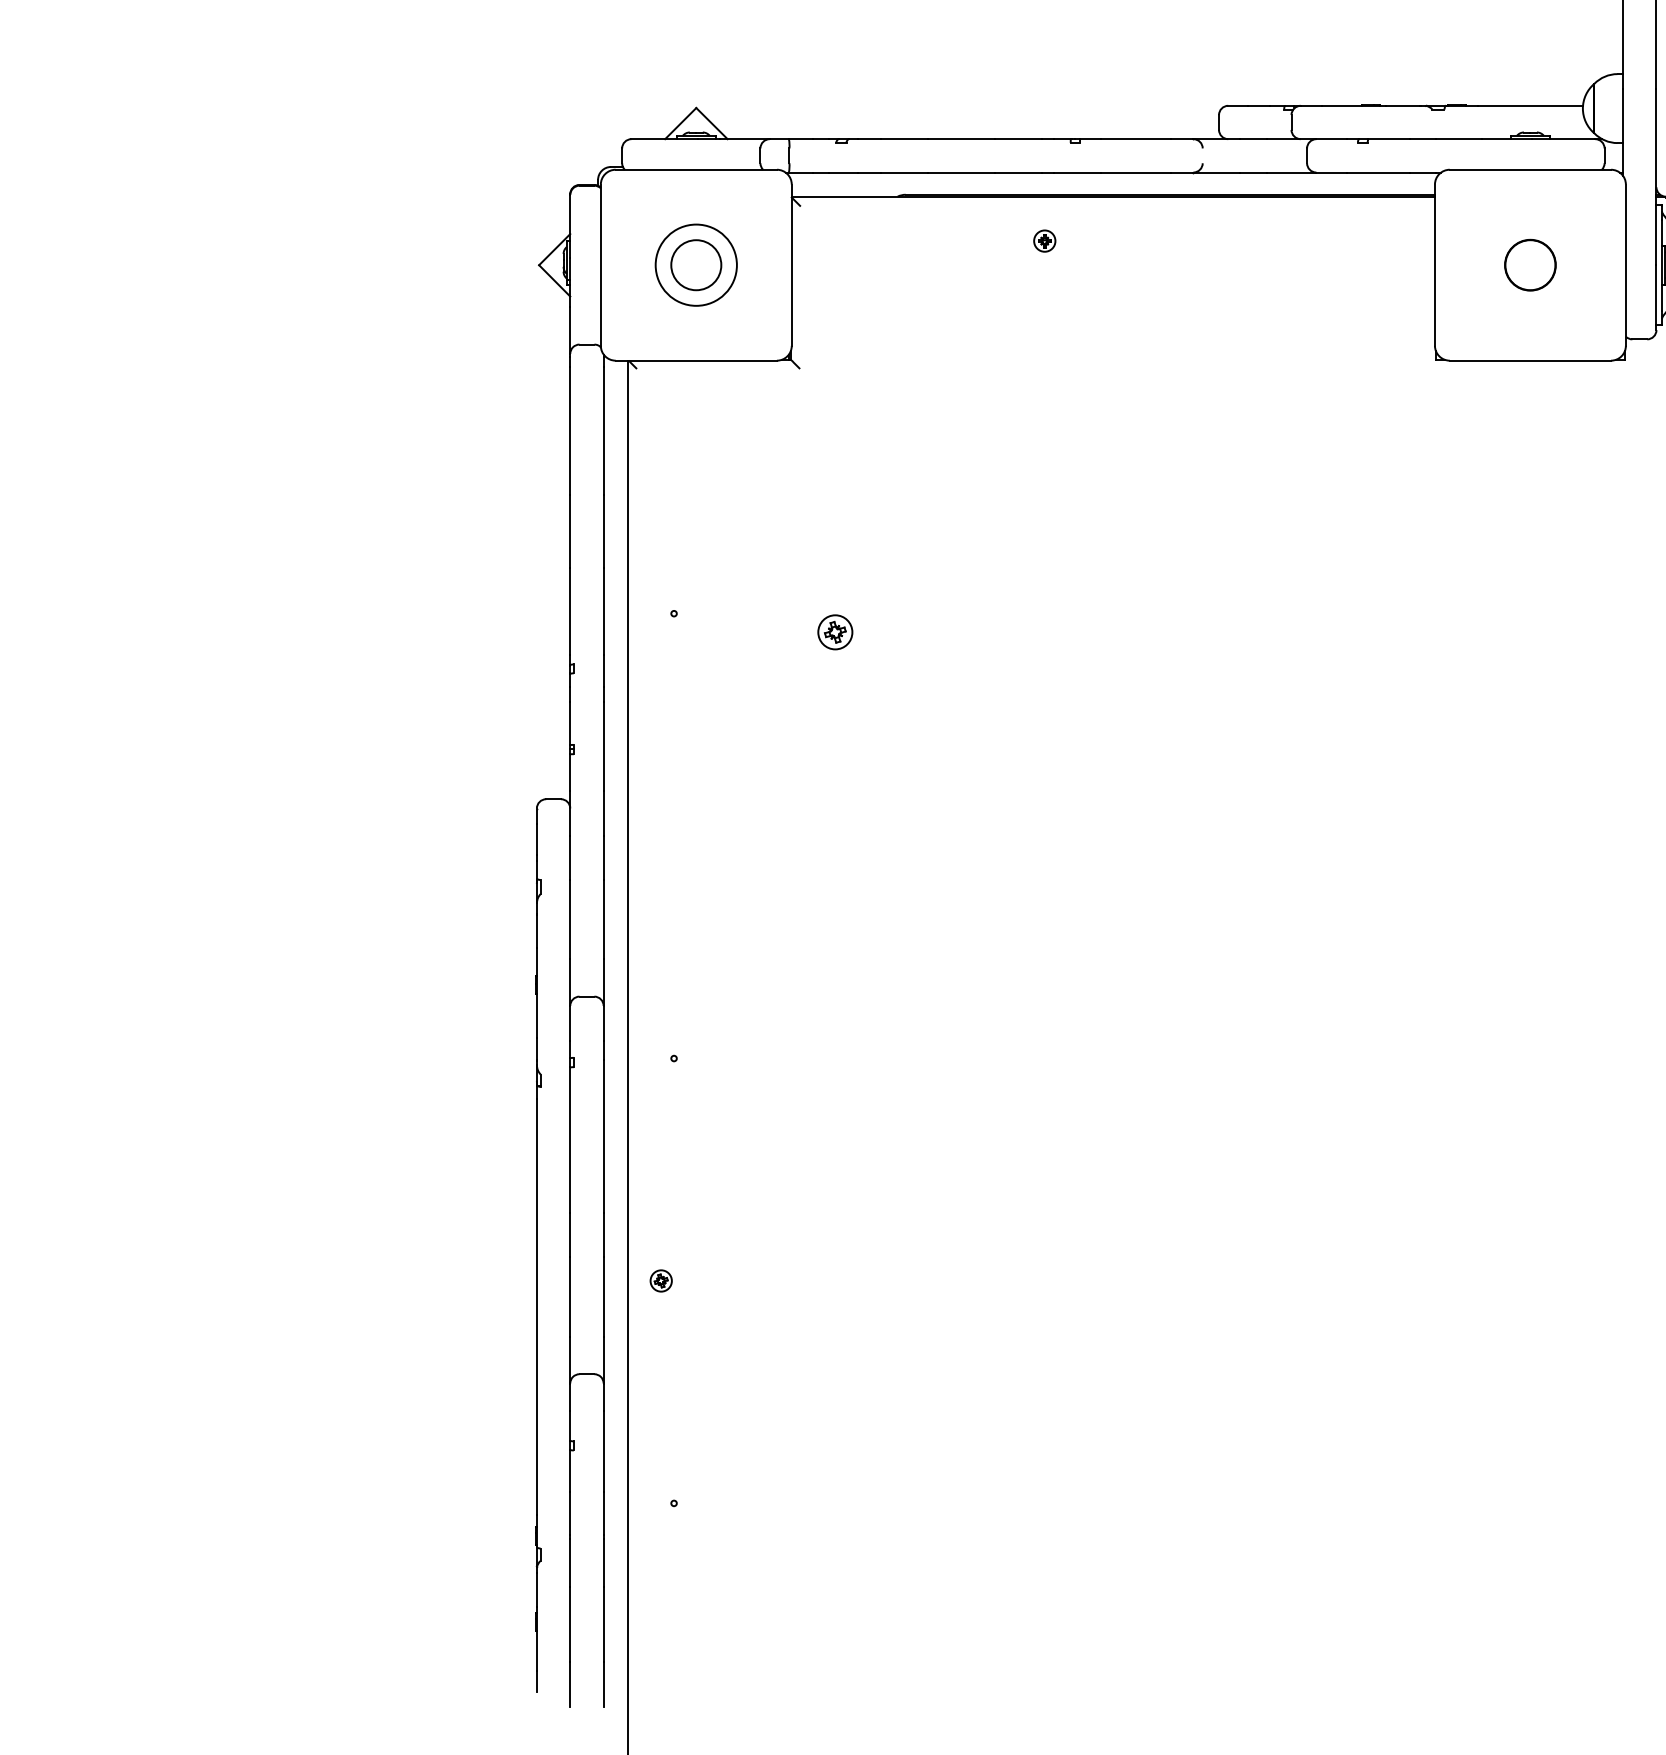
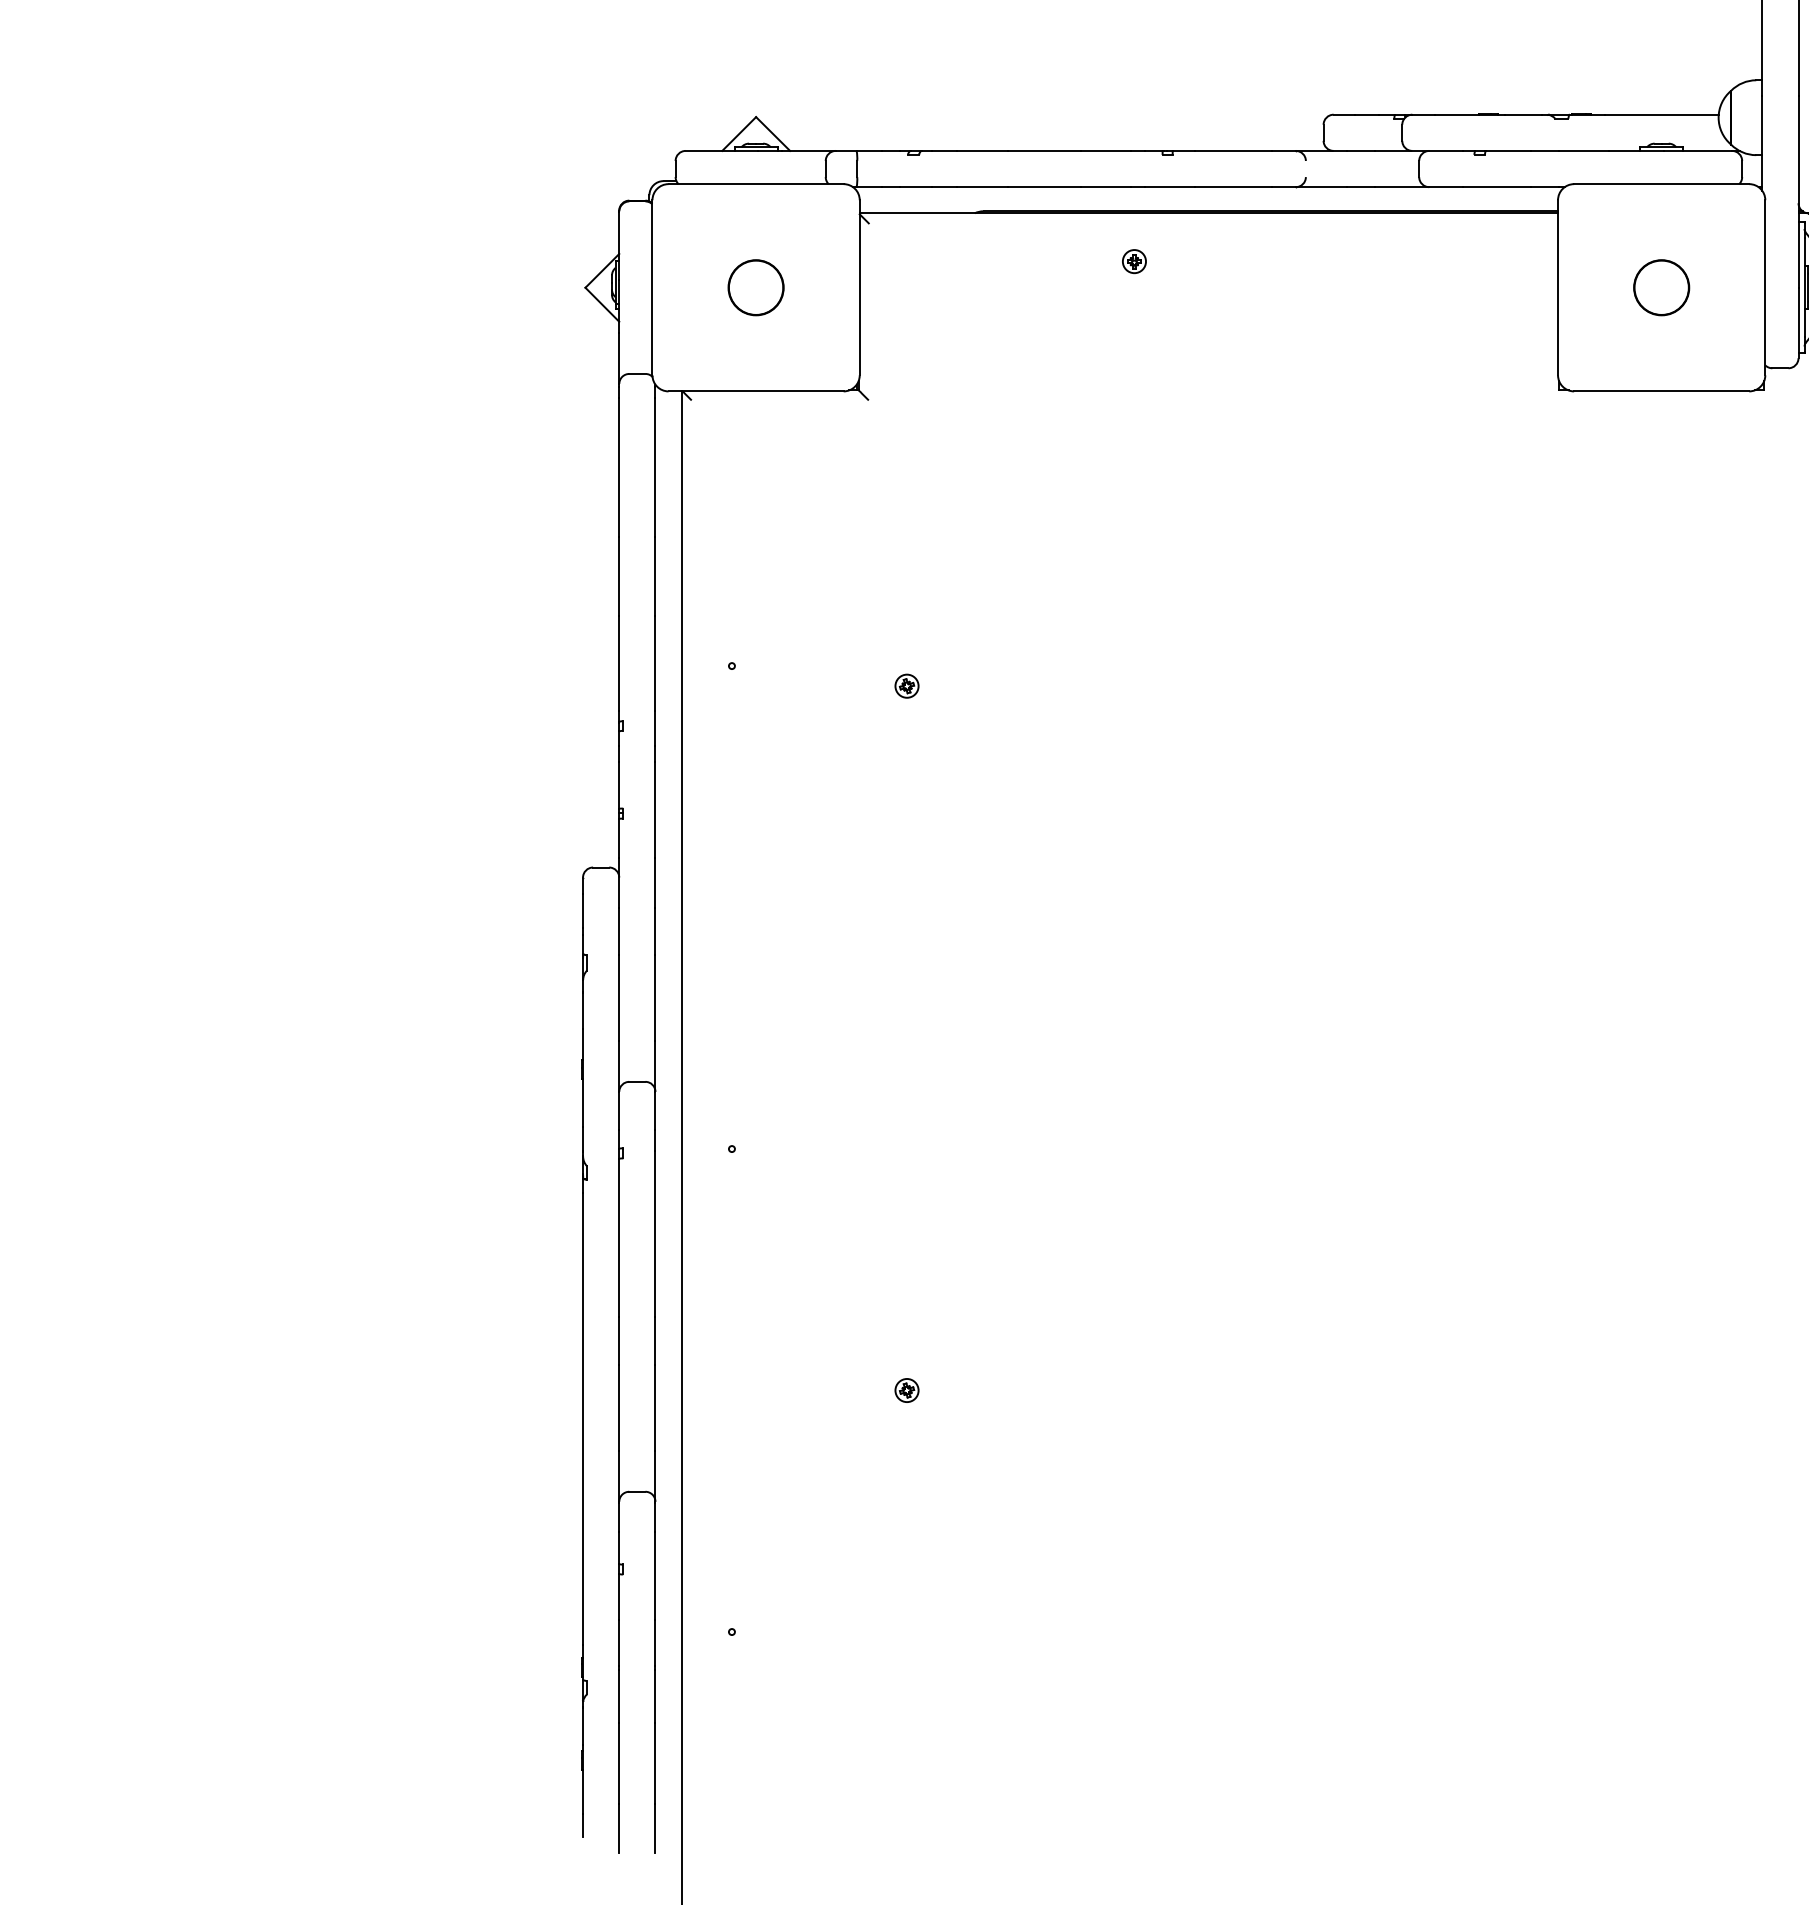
circle: (695, 264) -> (755, 287), size x0.62
part: (834, 631) -> (906, 685), size x0.62
part: (660, 1280) -> (906, 1390), moved

